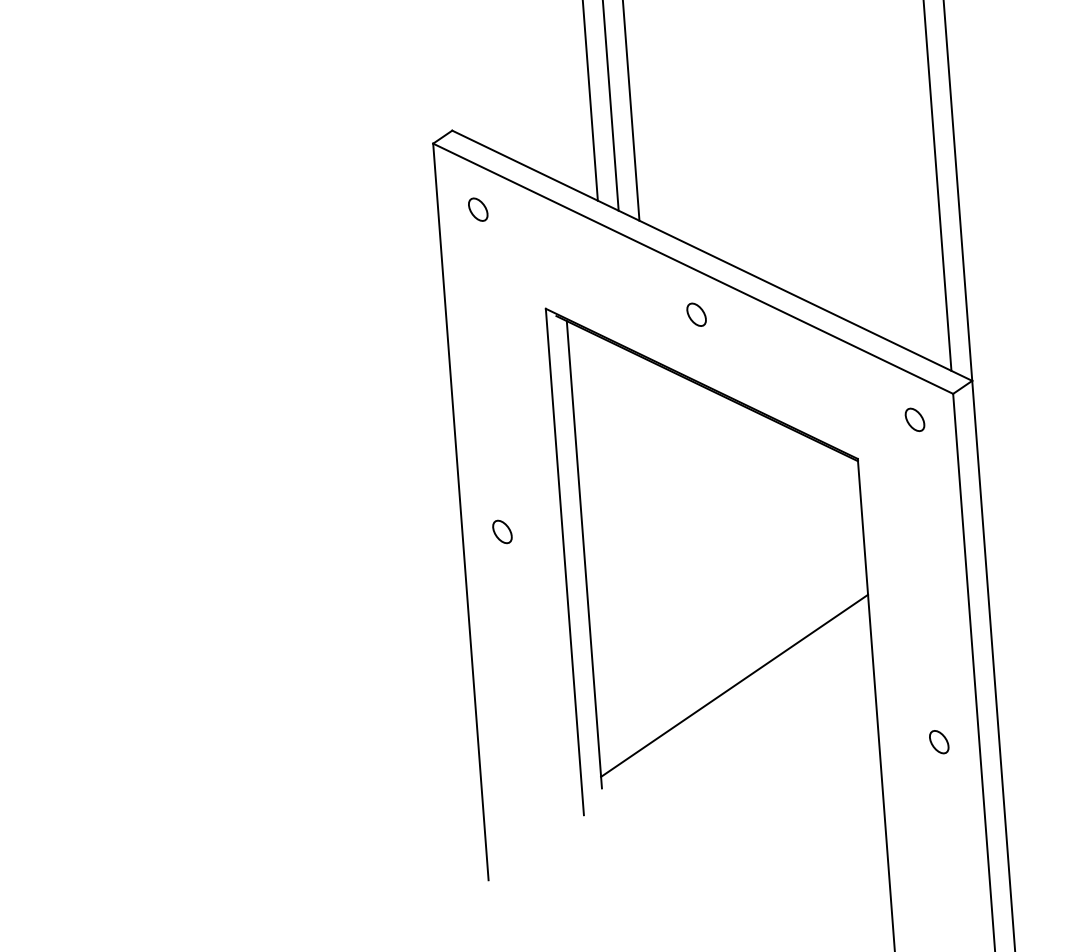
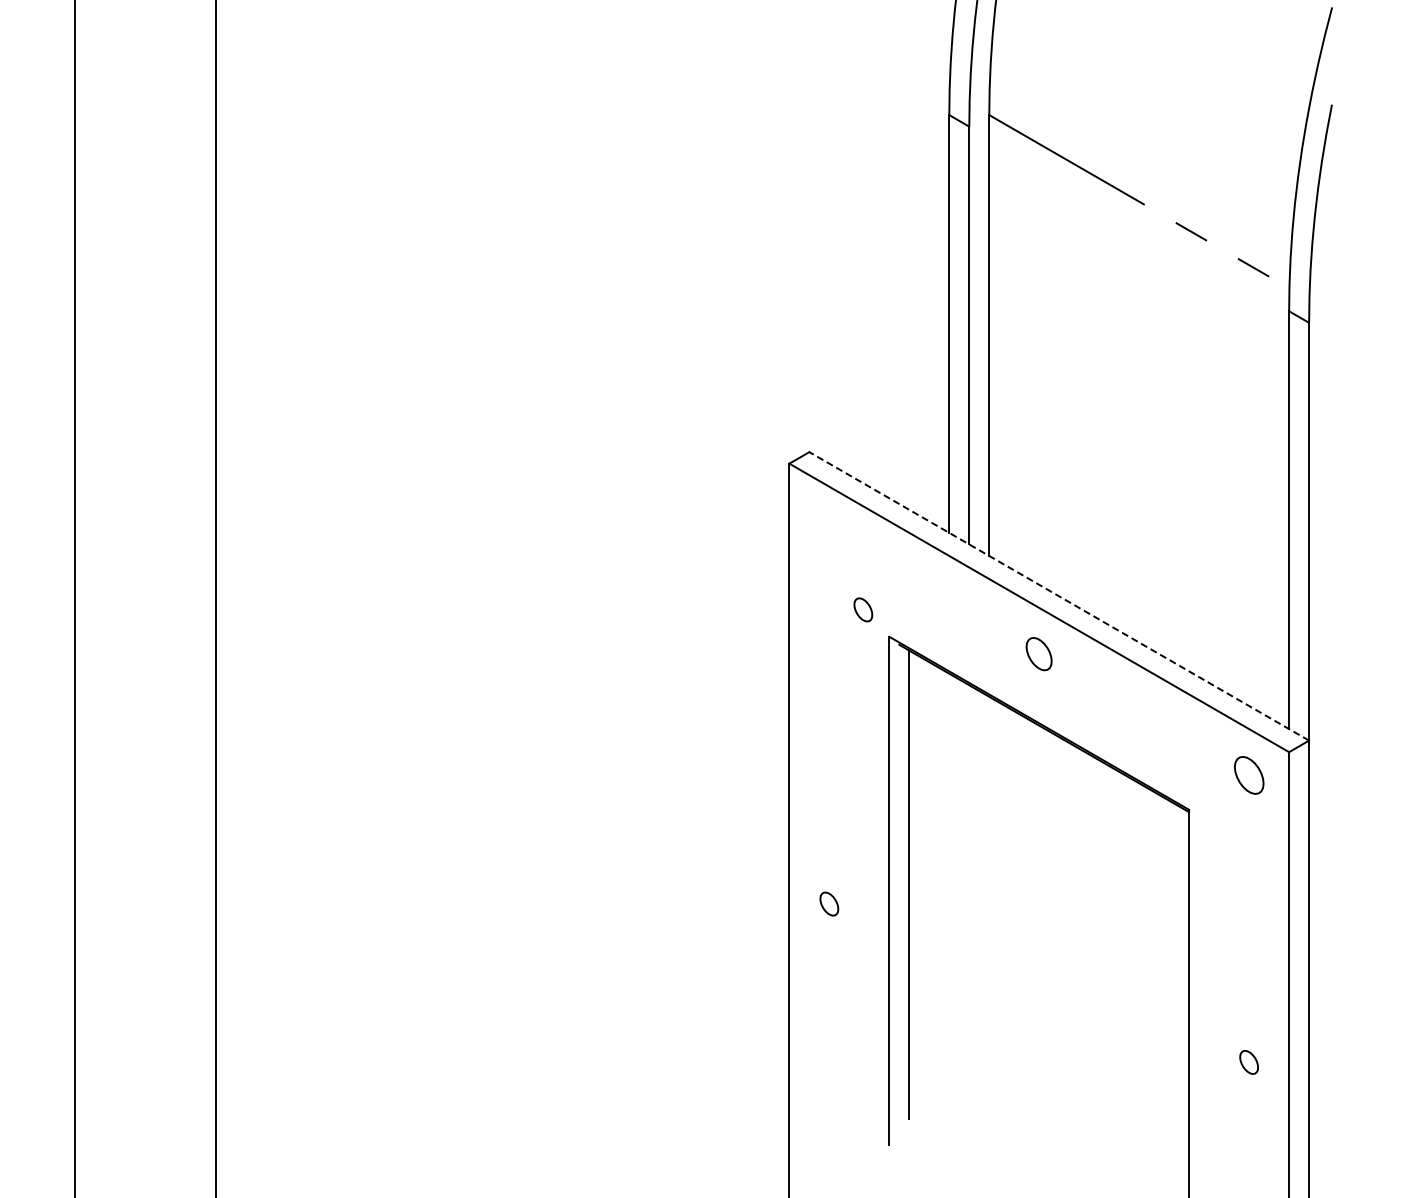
part: (478, 209) -> (863, 609), moved
line: (712, 255) -> (1059, 596), solid -> dashed
part: (696, 314) -> (1039, 653), size x1.4
part: (914, 419) -> (1248, 774), size x1.6
part: (502, 531) -> (829, 903), moved
line: (734, 685) -> (1049, 1026), removed
part: (938, 742) -> (1248, 1062), moved

